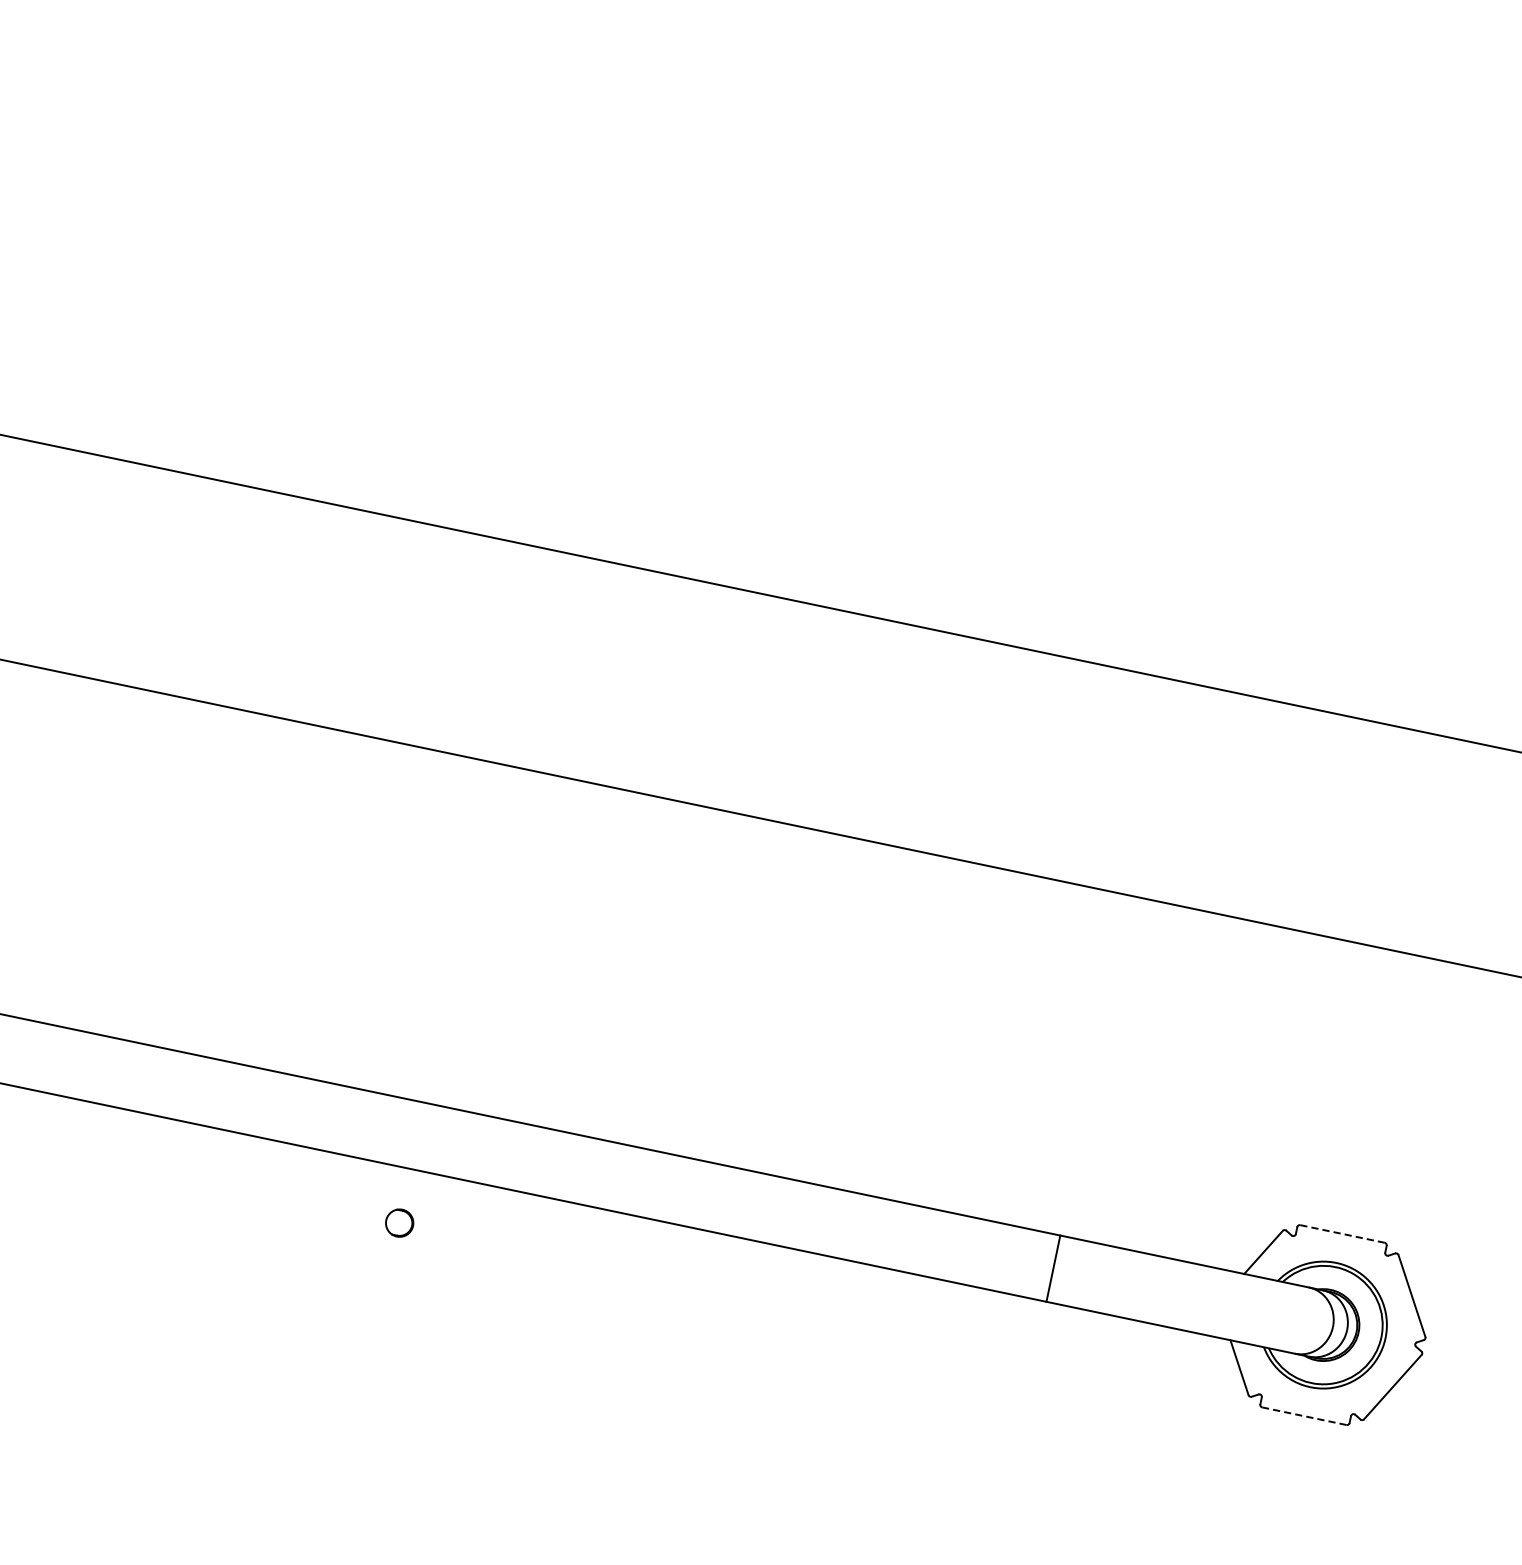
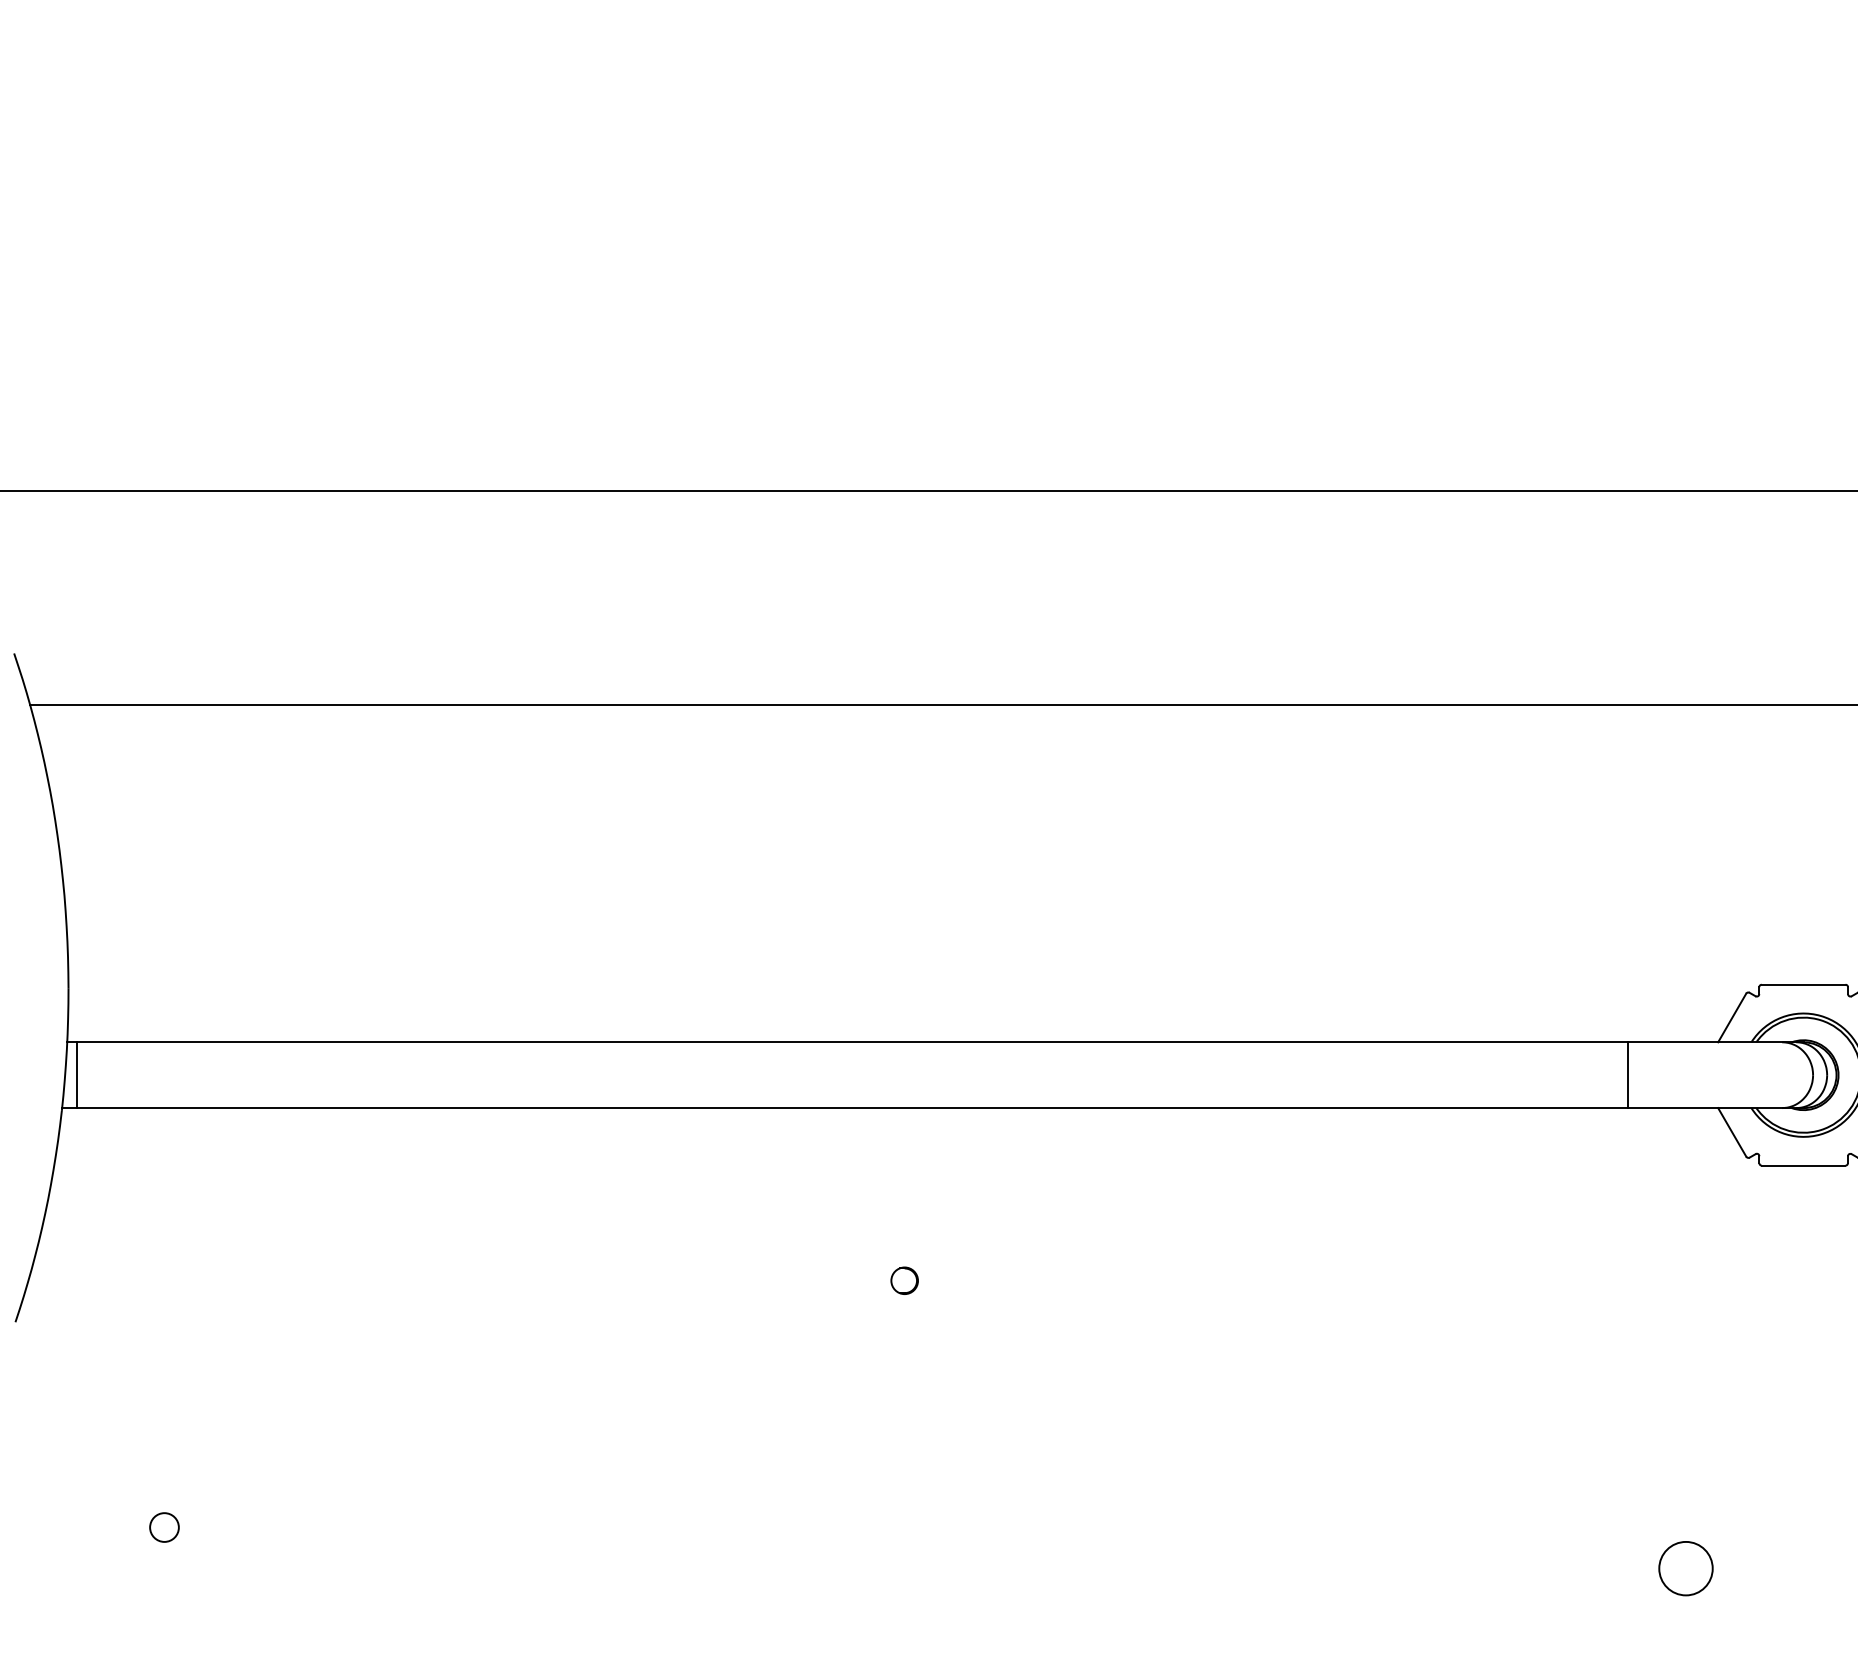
circle: (399, 1222) -> (904, 1280), moved
line: (1342, 1233) -> (1803, 984), dashed -> solid
line: (1053, 1268) -> (1627, 1075), moved
line: (1304, 1416) -> (1803, 1165), dashed -> solid

